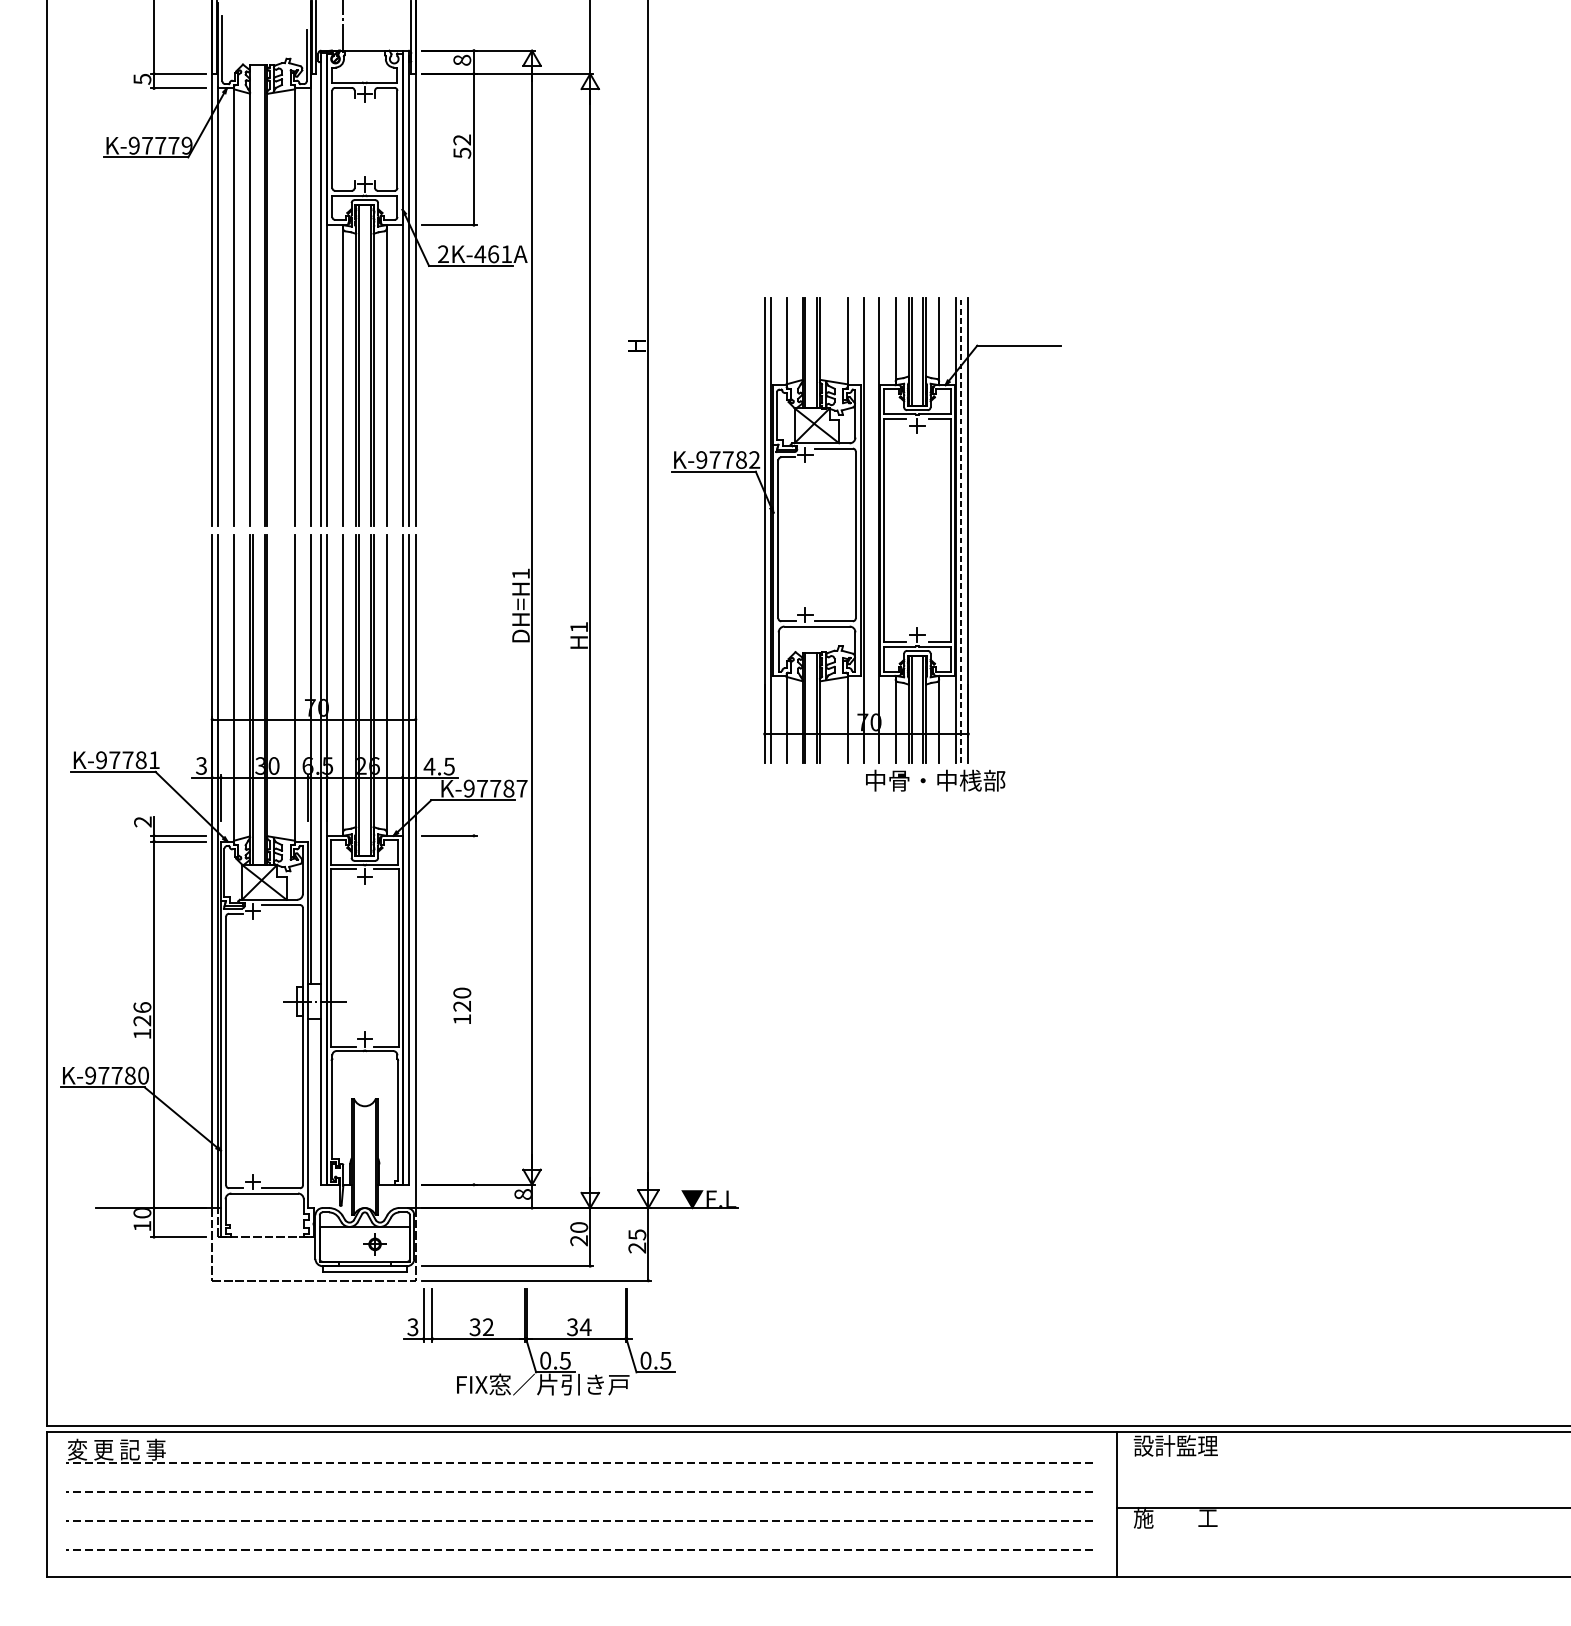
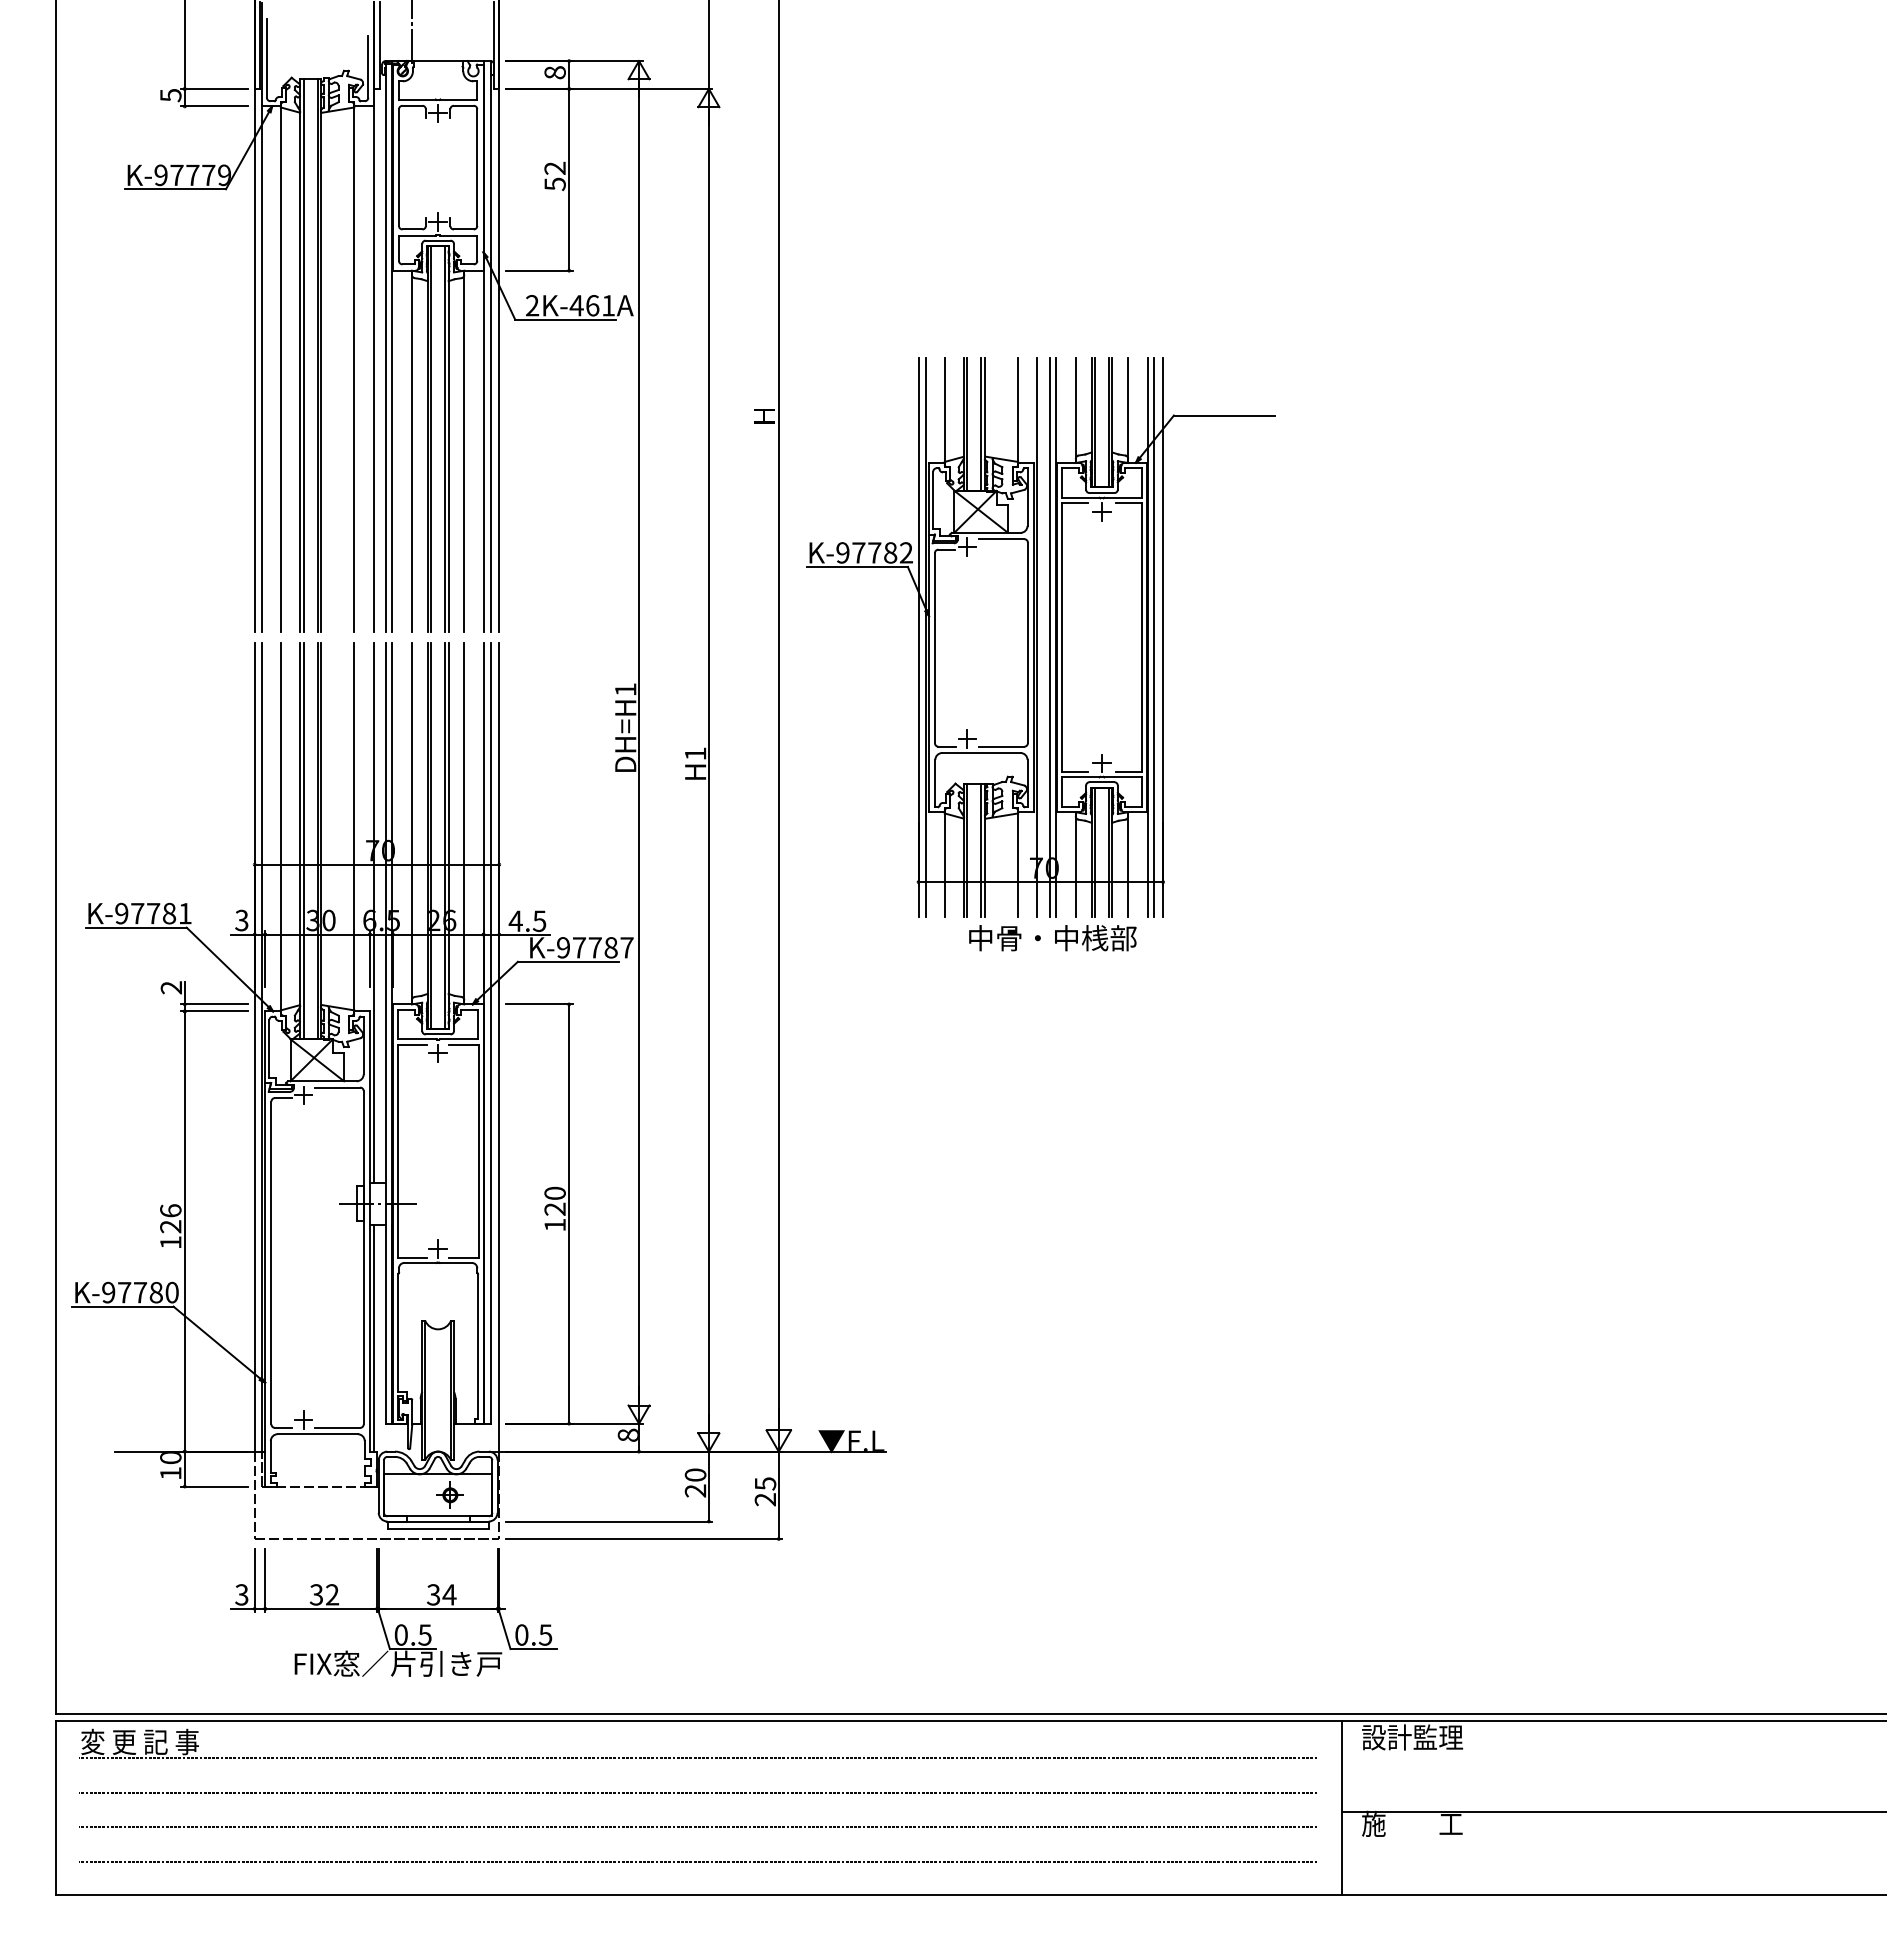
line: (252, 295) -> (303, 355), added
line: (873, 530) -> (1049, 637), added
line: (961, 530) -> (1154, 637), dashed -> solid
text: (935, 780) -> (1052, 938), moved
line: (474, 1009) -> (569, 1213), added
line: (311, 1113) -> (373, 1337), added
part: (539, 1341) -> (393, 1612), moved

